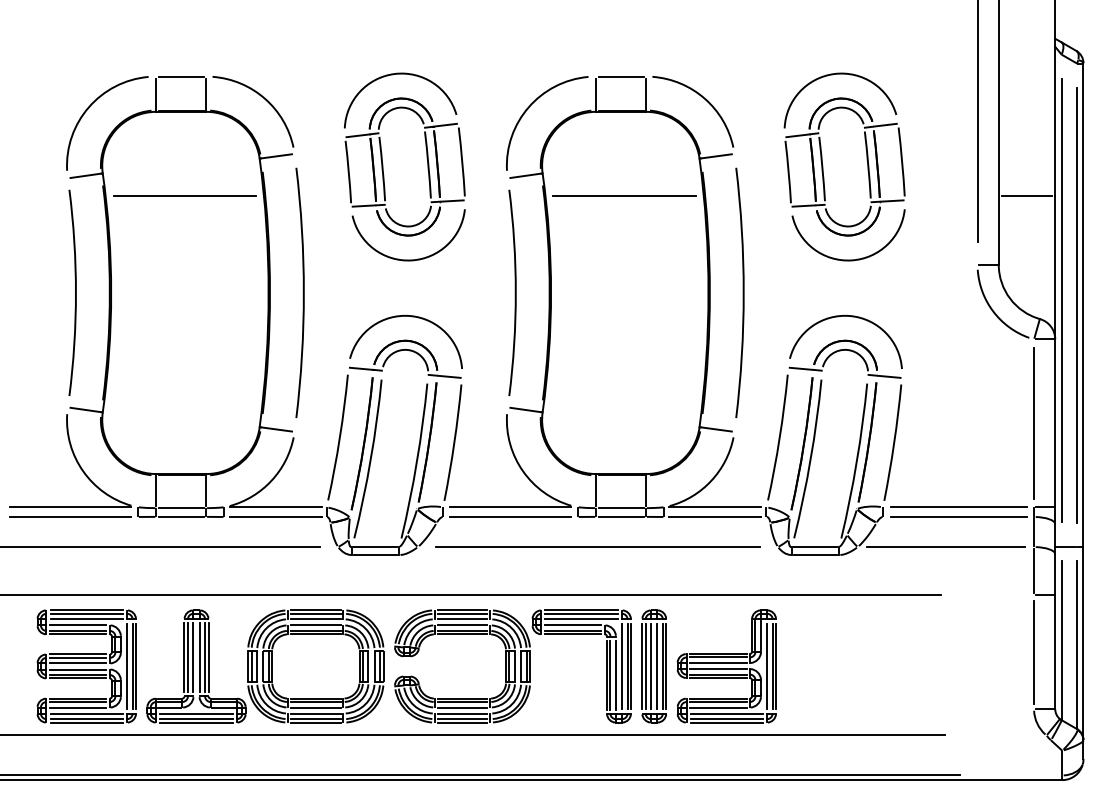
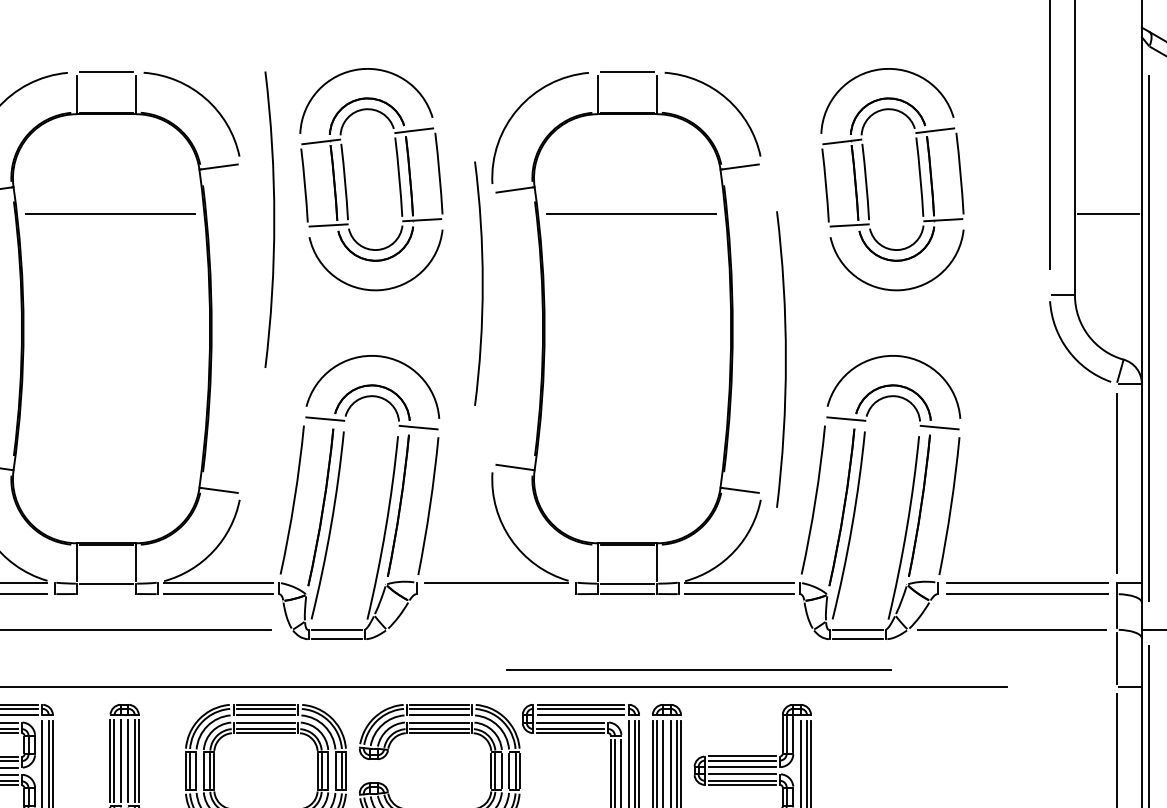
arc: (302, 292) -> (272, 219), moved
arc: (514, 292) -> (481, 283), moved
arc: (742, 292) -> (784, 359), moved
line: (180, 516) -> (105, 593), removed
line: (510, 516) -> (496, 593), removed
line: (597, 546) -> (697, 669), moved

